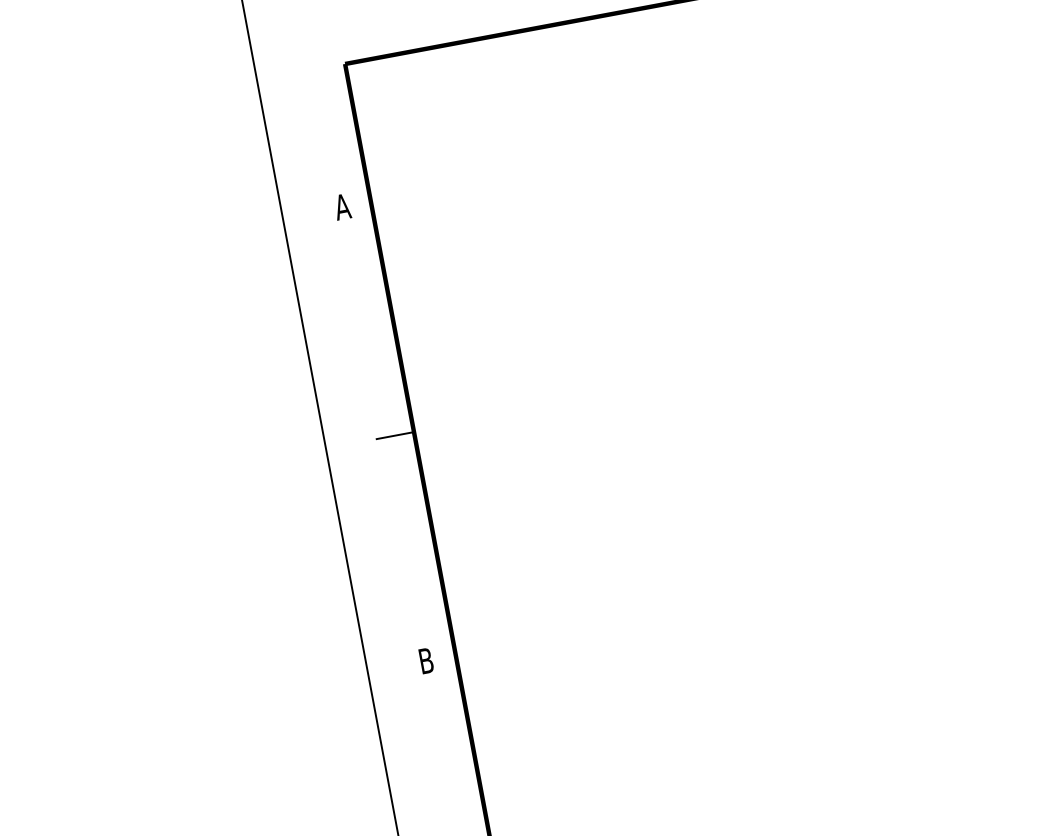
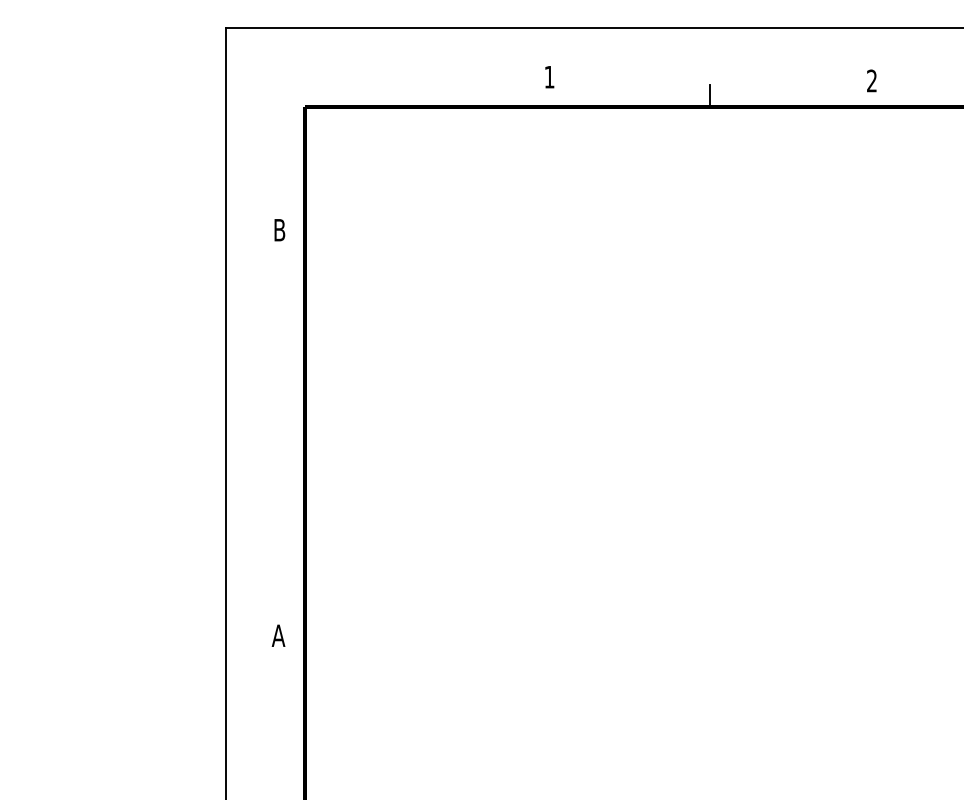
text: (342, 207) -> (279, 230), A -> B
line: (395, 435) -> (288, 436), removed
text: (426, 660) -> (278, 635), B -> A

